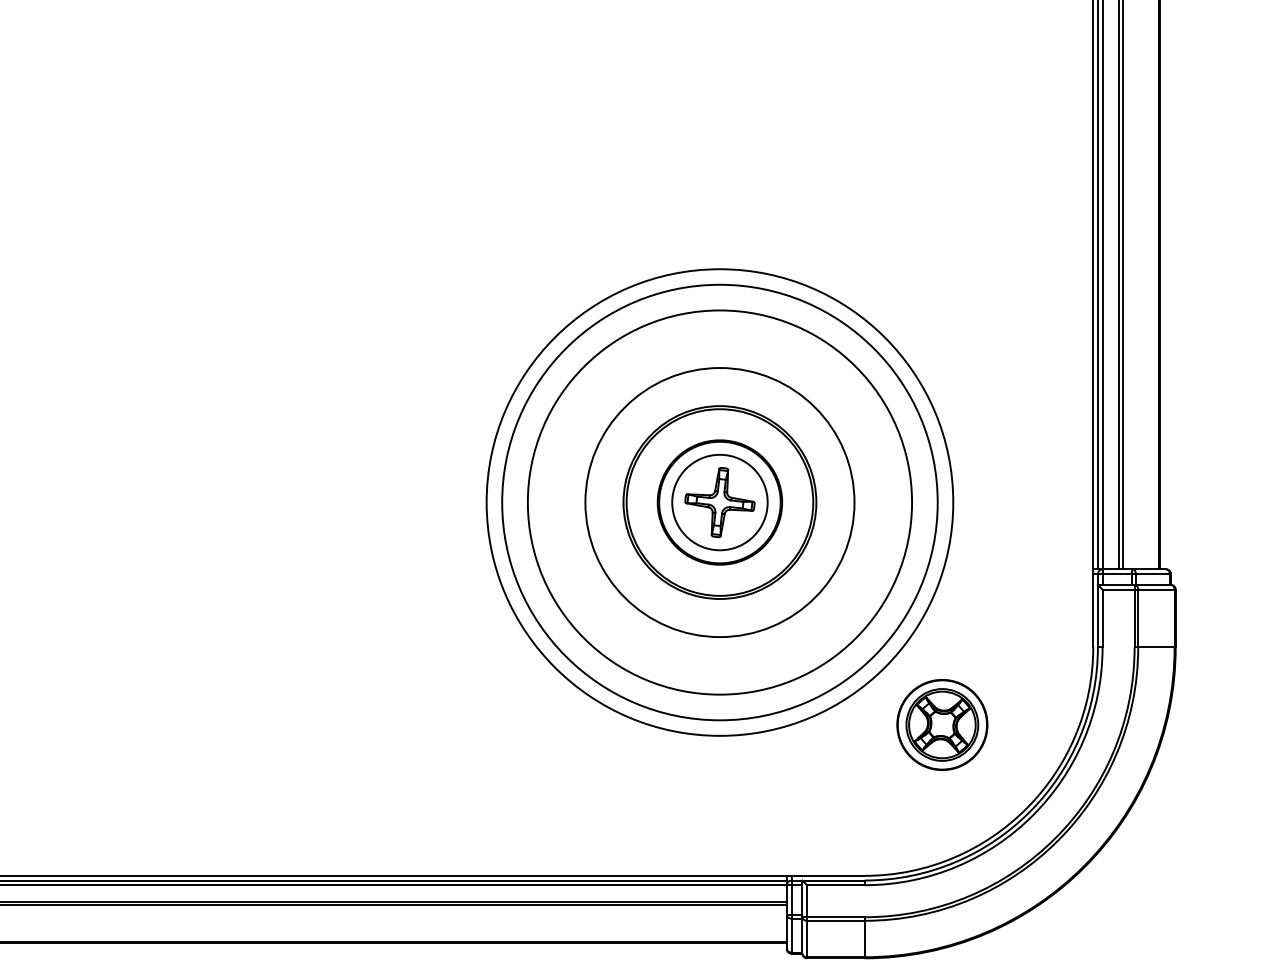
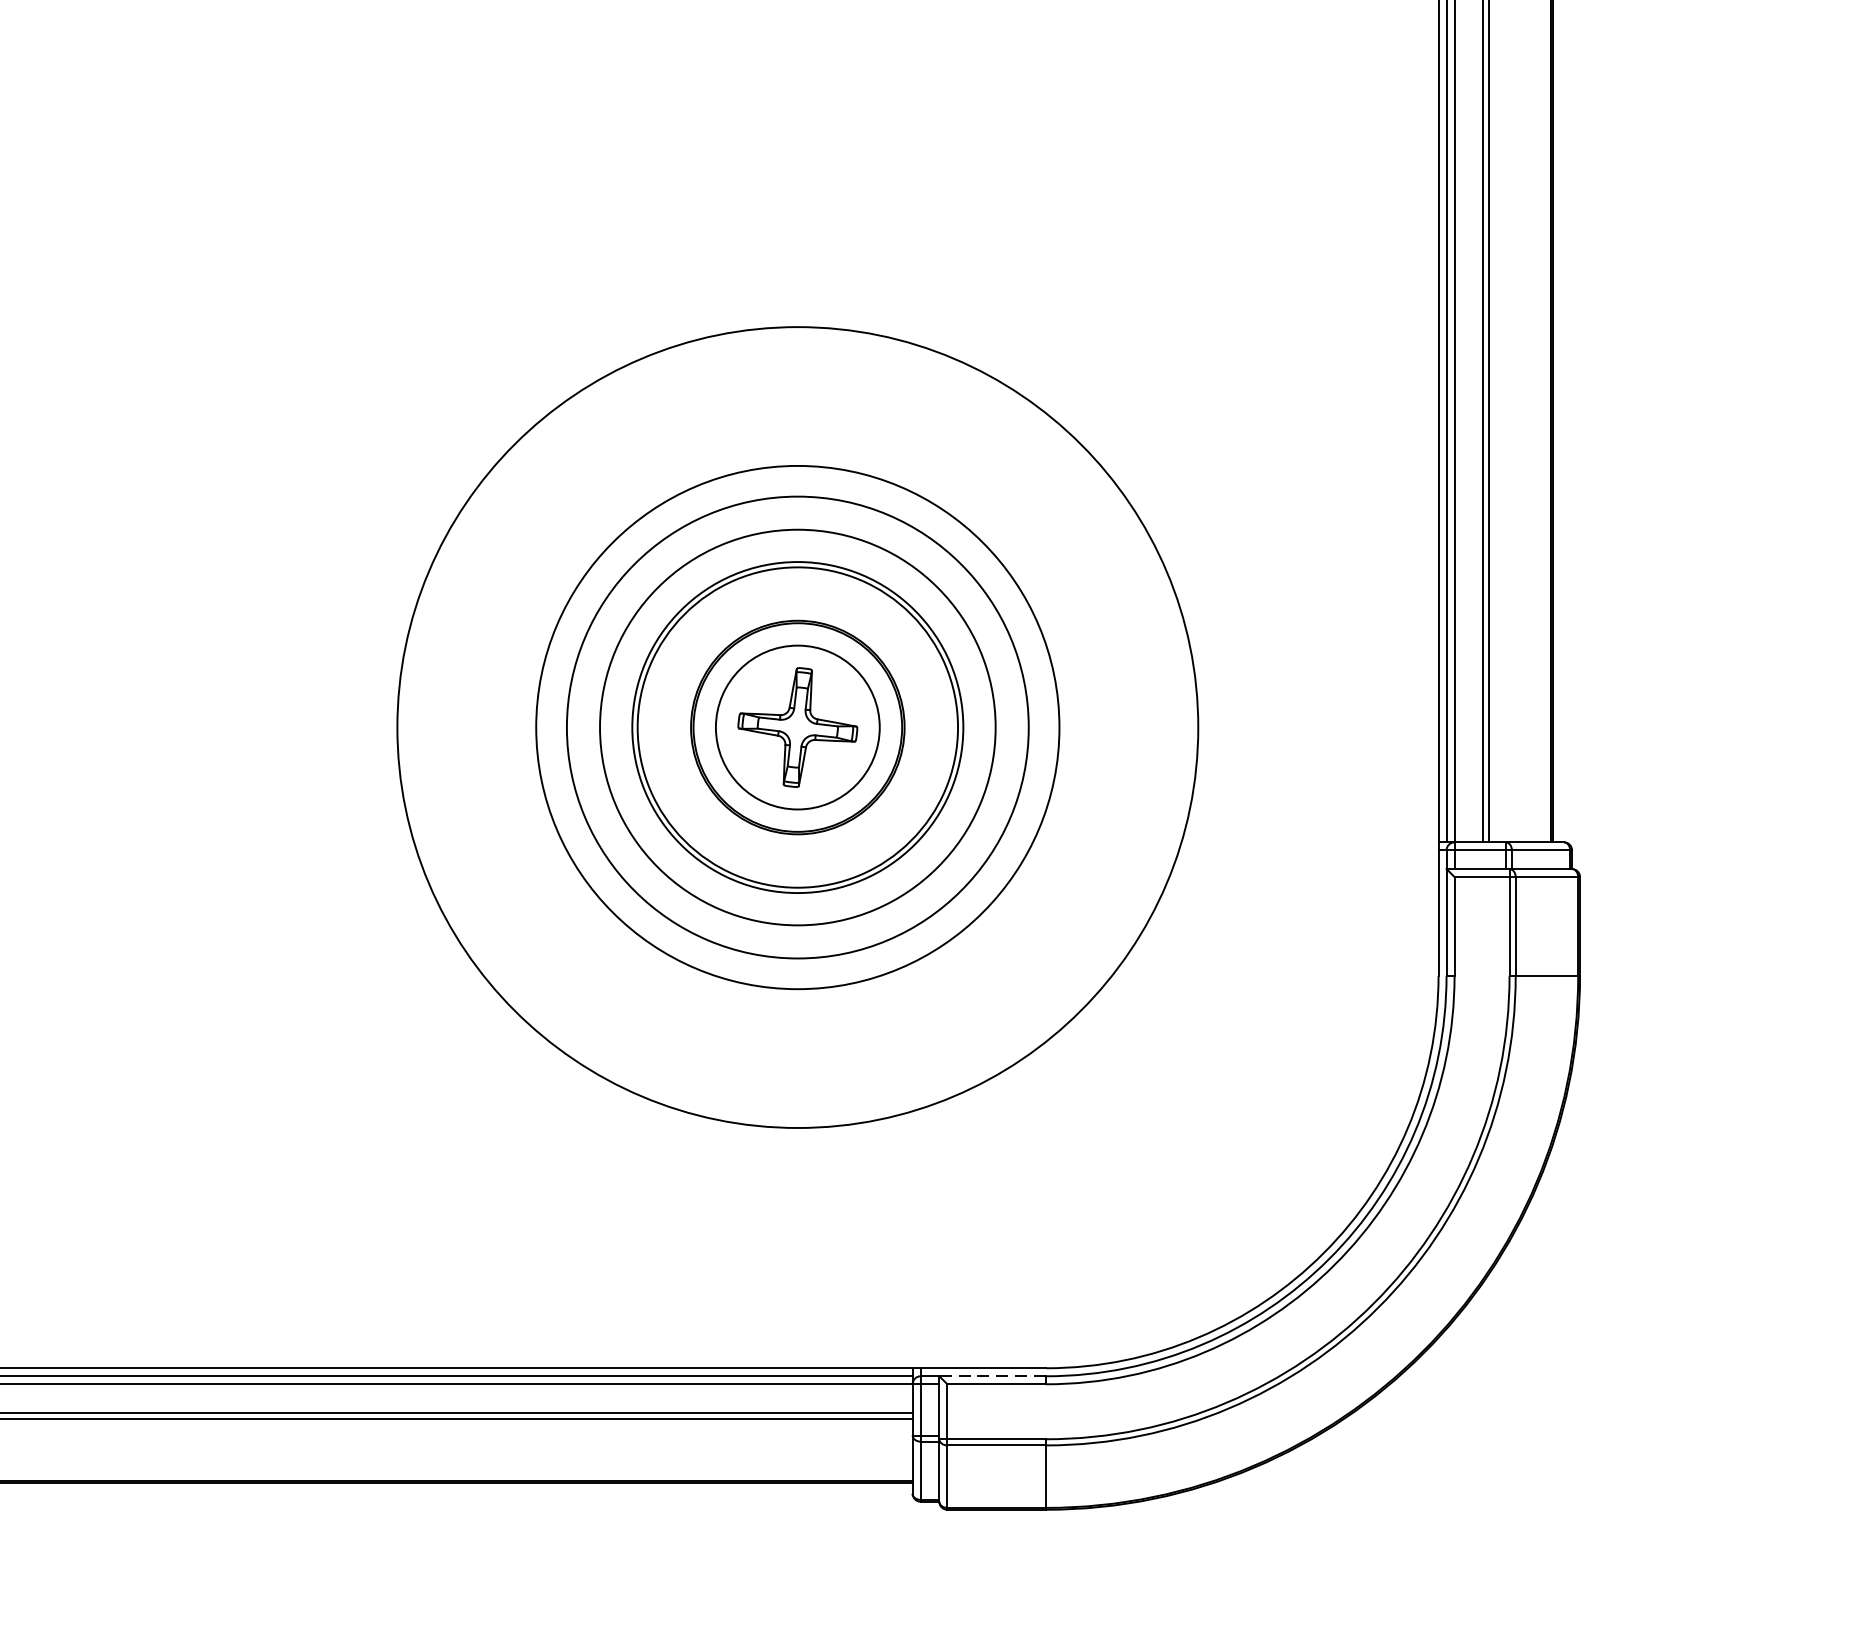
circle: (719, 502) -> (797, 727), size x0.6
circle: (719, 502) -> (797, 727), size x0.7
part: (942, 724) -> (1179, 1108), removed
line: (833, 880) -> (992, 1376), solid -> dashed

